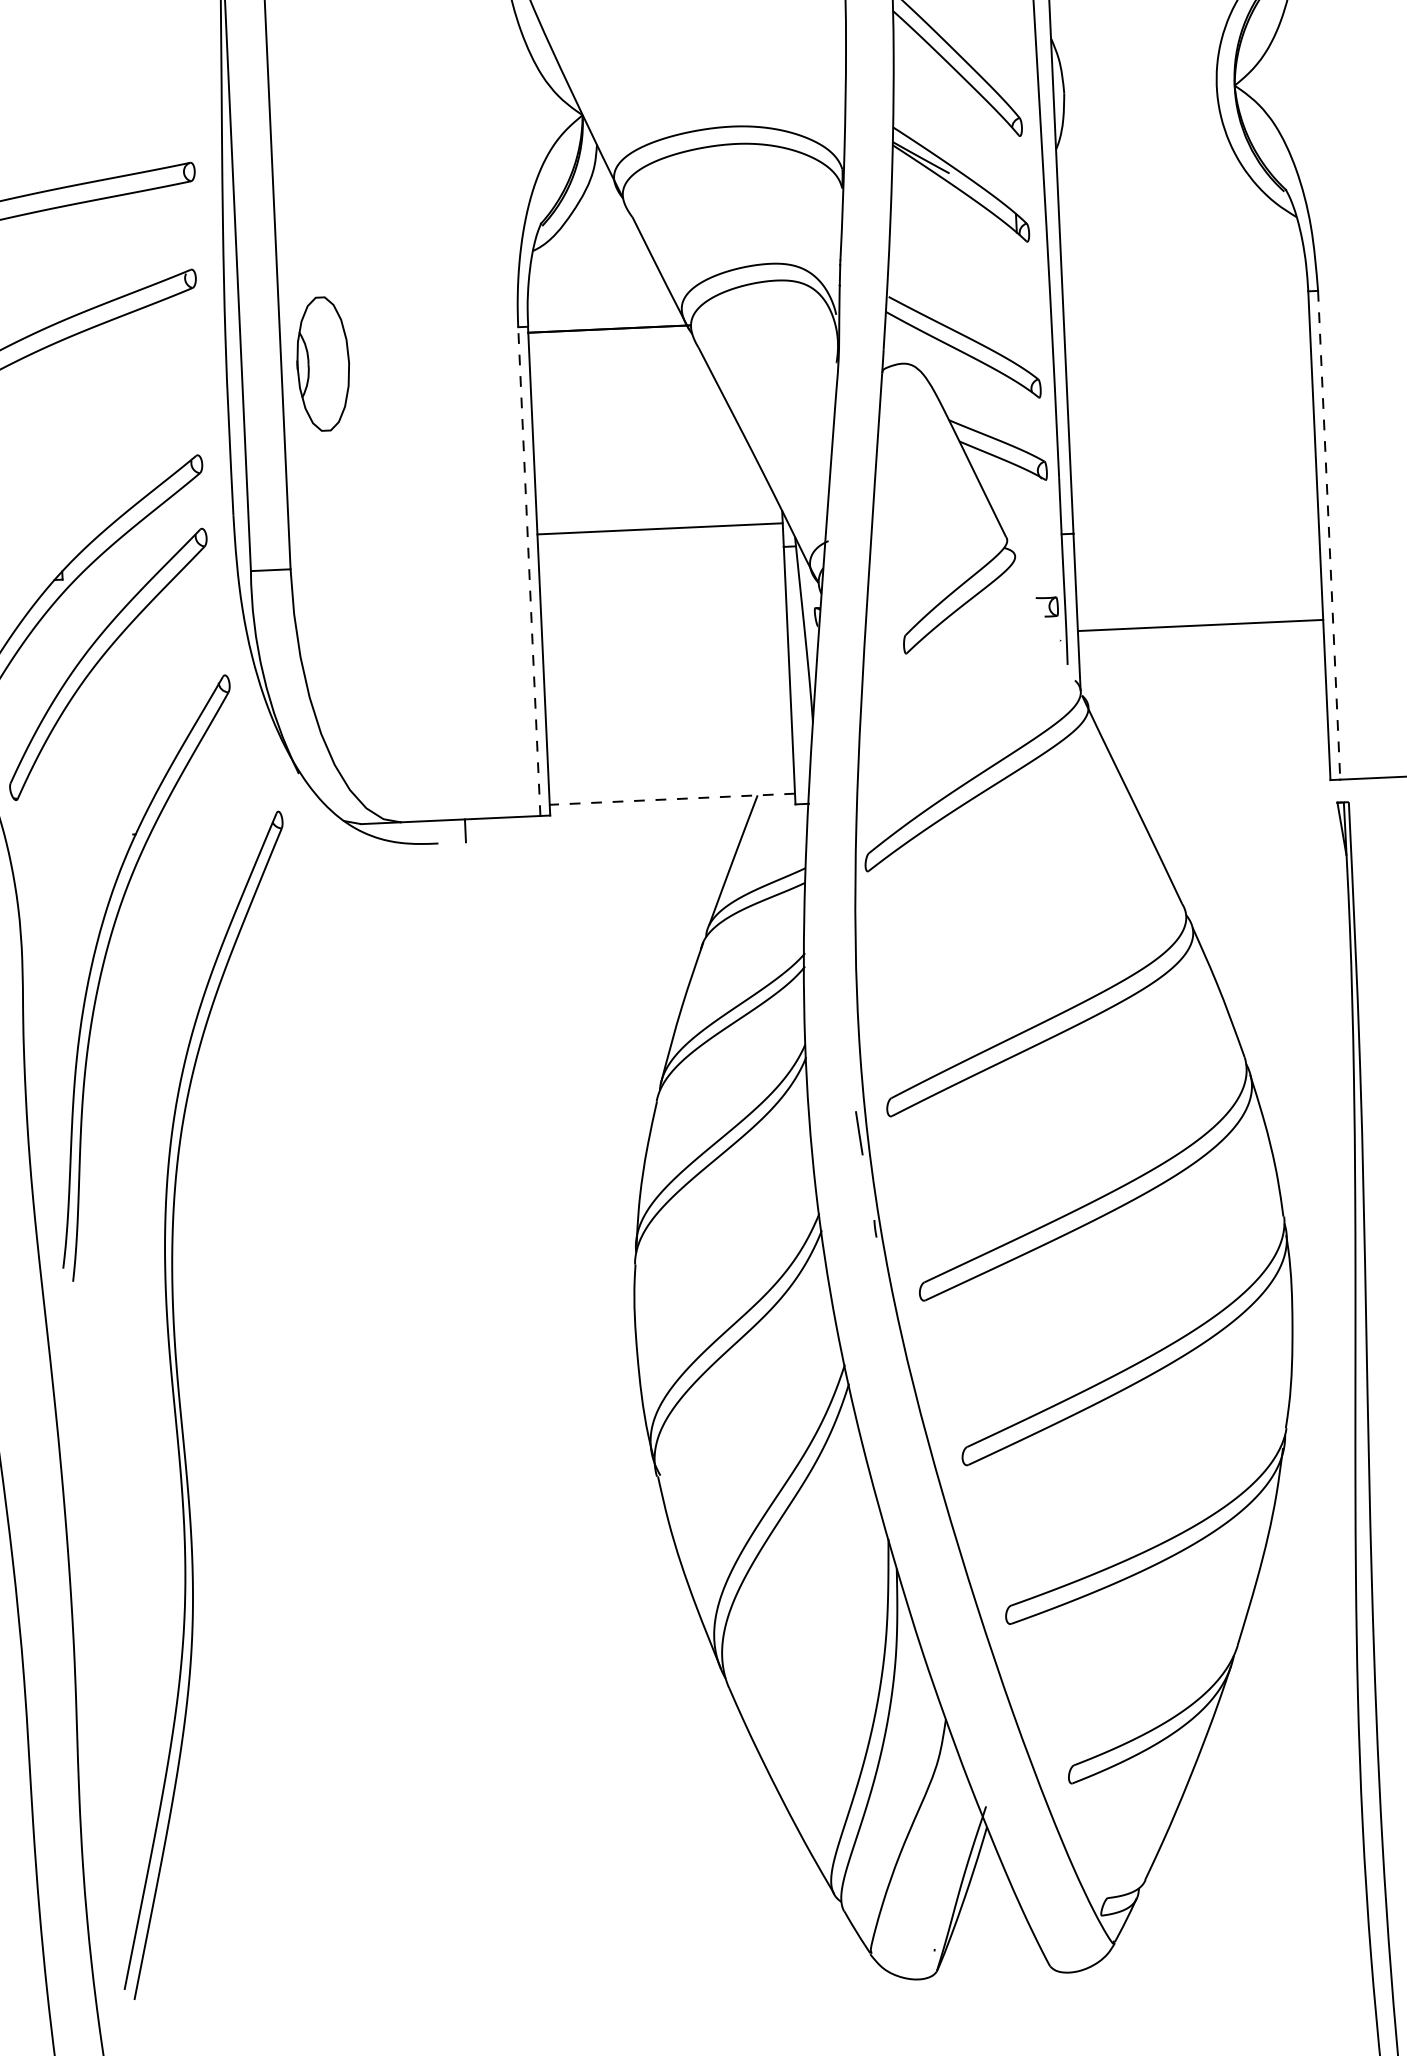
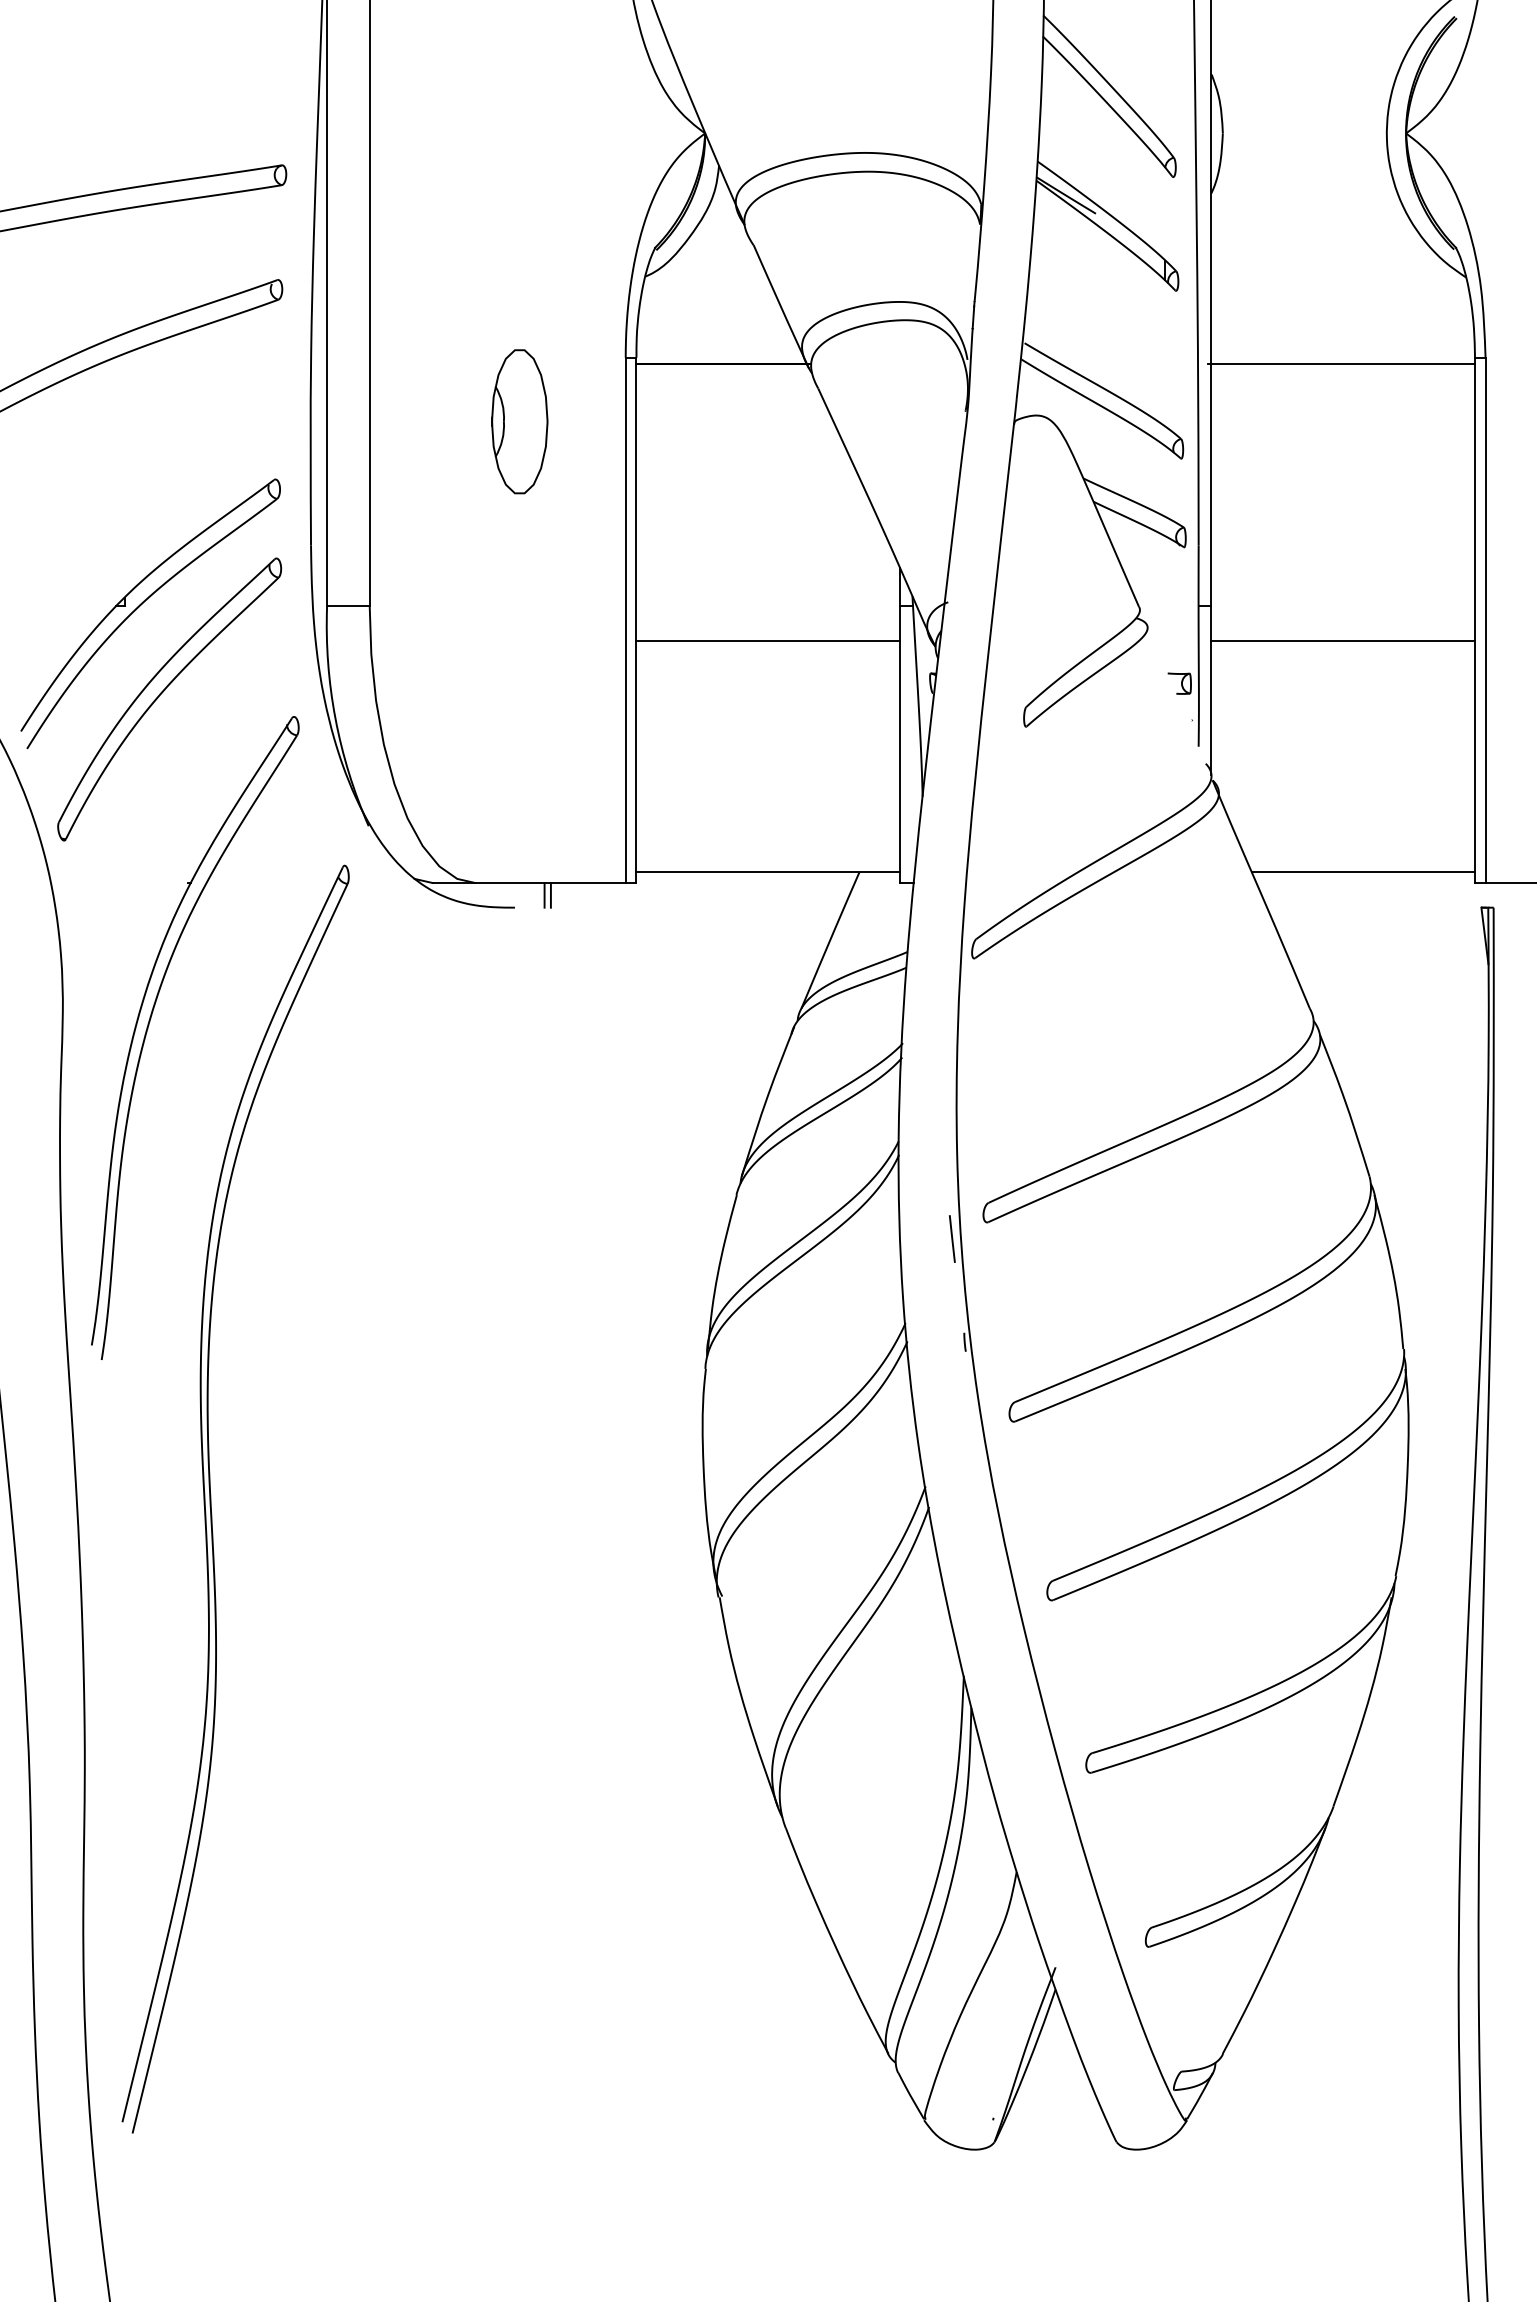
line: (1184, 303) -> (1341, 364), added
part: (323, 363) -> (519, 421), moved
line: (659, 528) -> (767, 640), moved
line: (1329, 535) -> (1485, 620), dashed -> solid
line: (529, 571) -> (625, 620), dashed -> solid
line: (1200, 625) -> (1343, 640), moved
line: (1226, 774) -> (1363, 871), added
line: (672, 799) -> (768, 871), dashed -> solid
line: (470, 830) -> (550, 895), added

